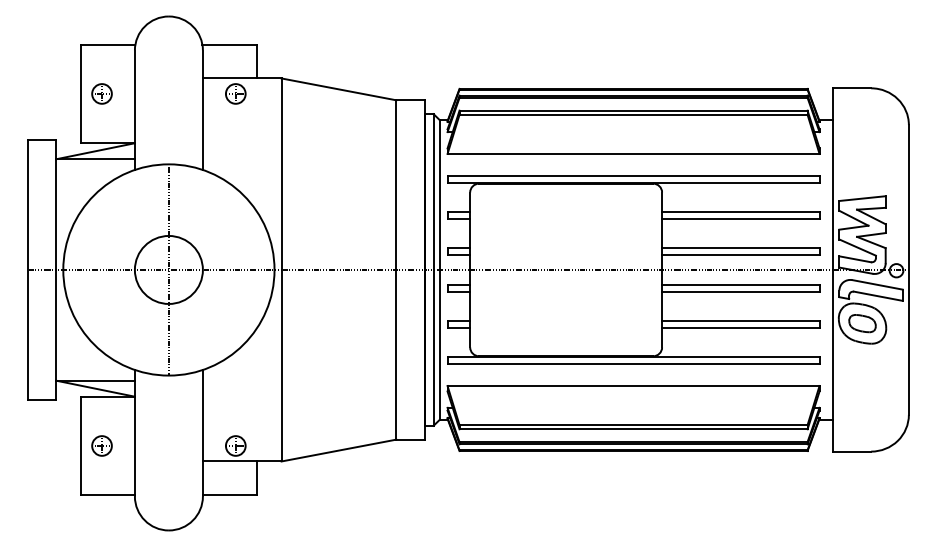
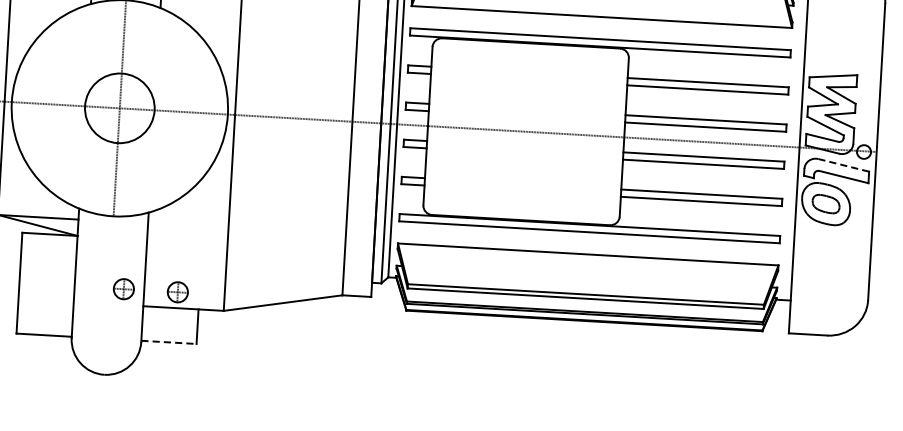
line: (877, 284) -> (843, 164), solid -> dashed
part: (101, 445) -> (123, 288), moved
line: (230, 495) -> (169, 342), solid -> dashed

